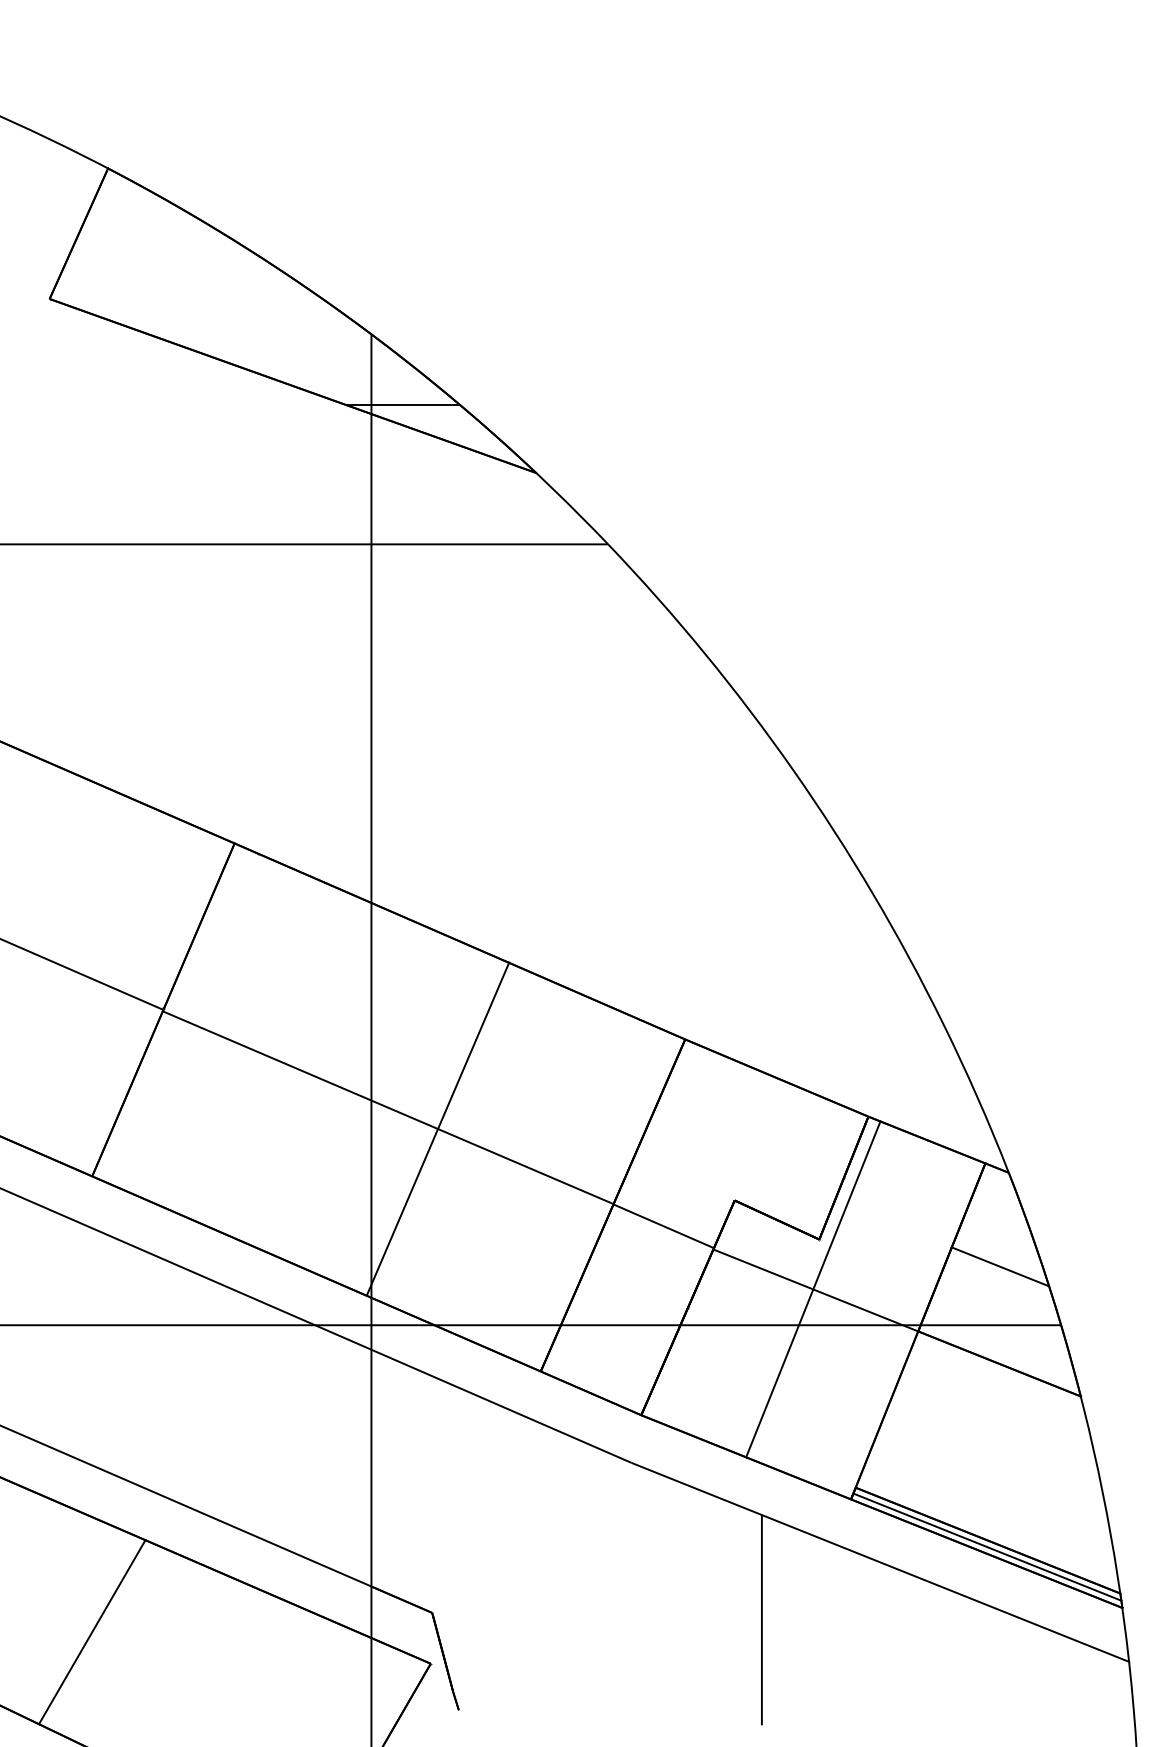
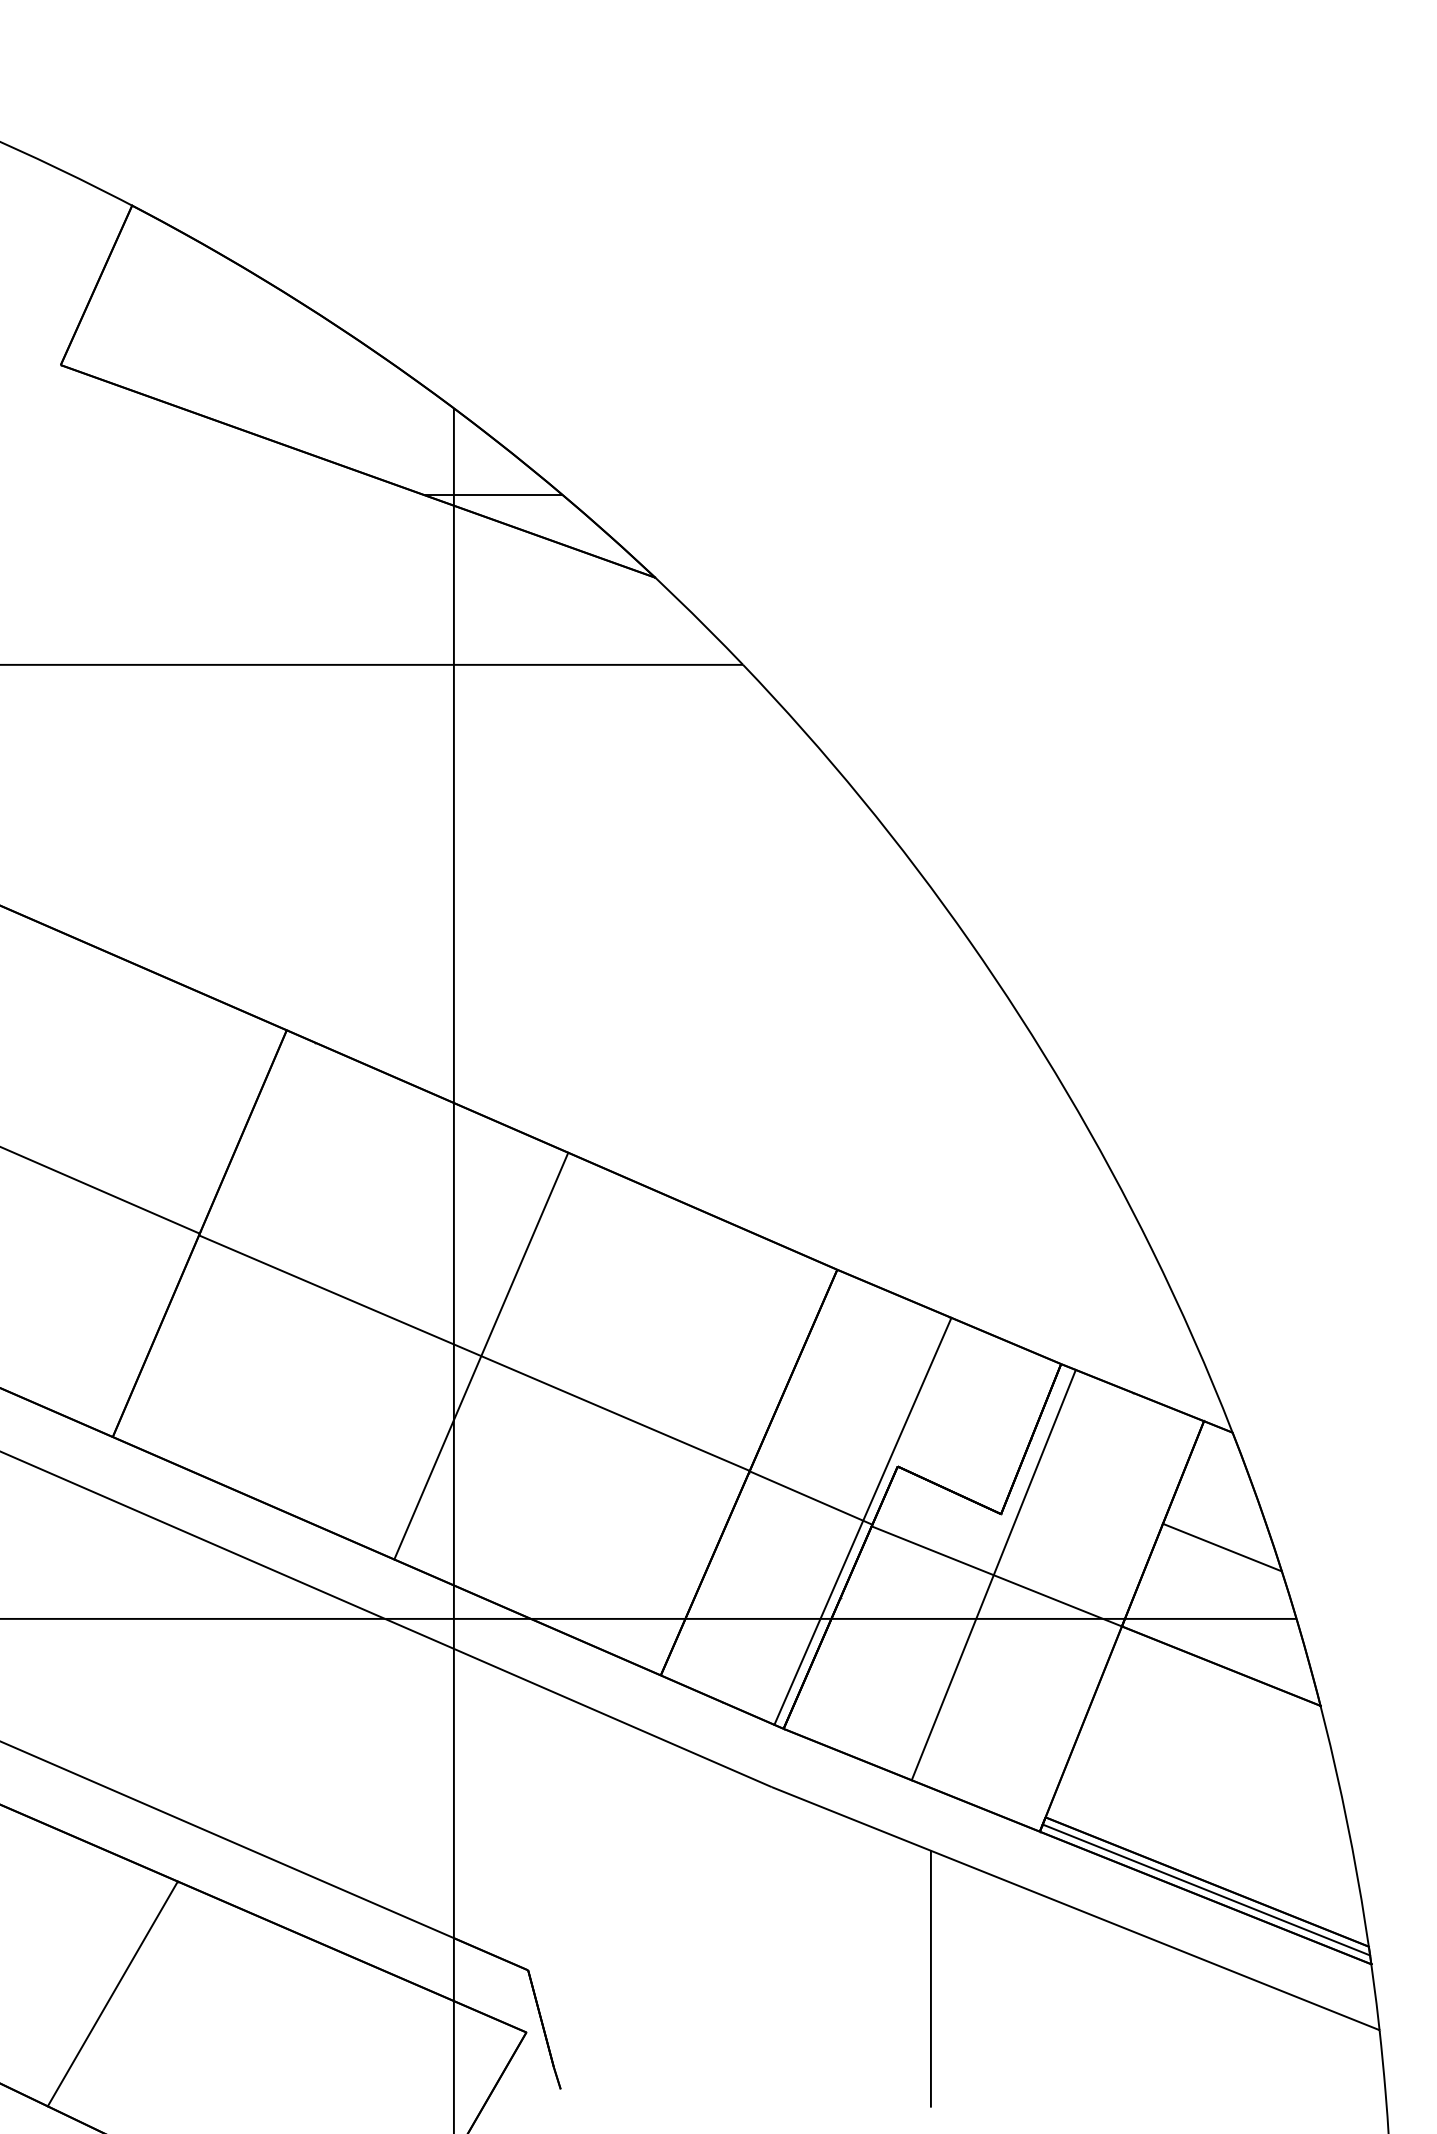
line: (438, 1128) -> (481, 1355), moved
line: (705, 1244) -> (862, 1520), added

